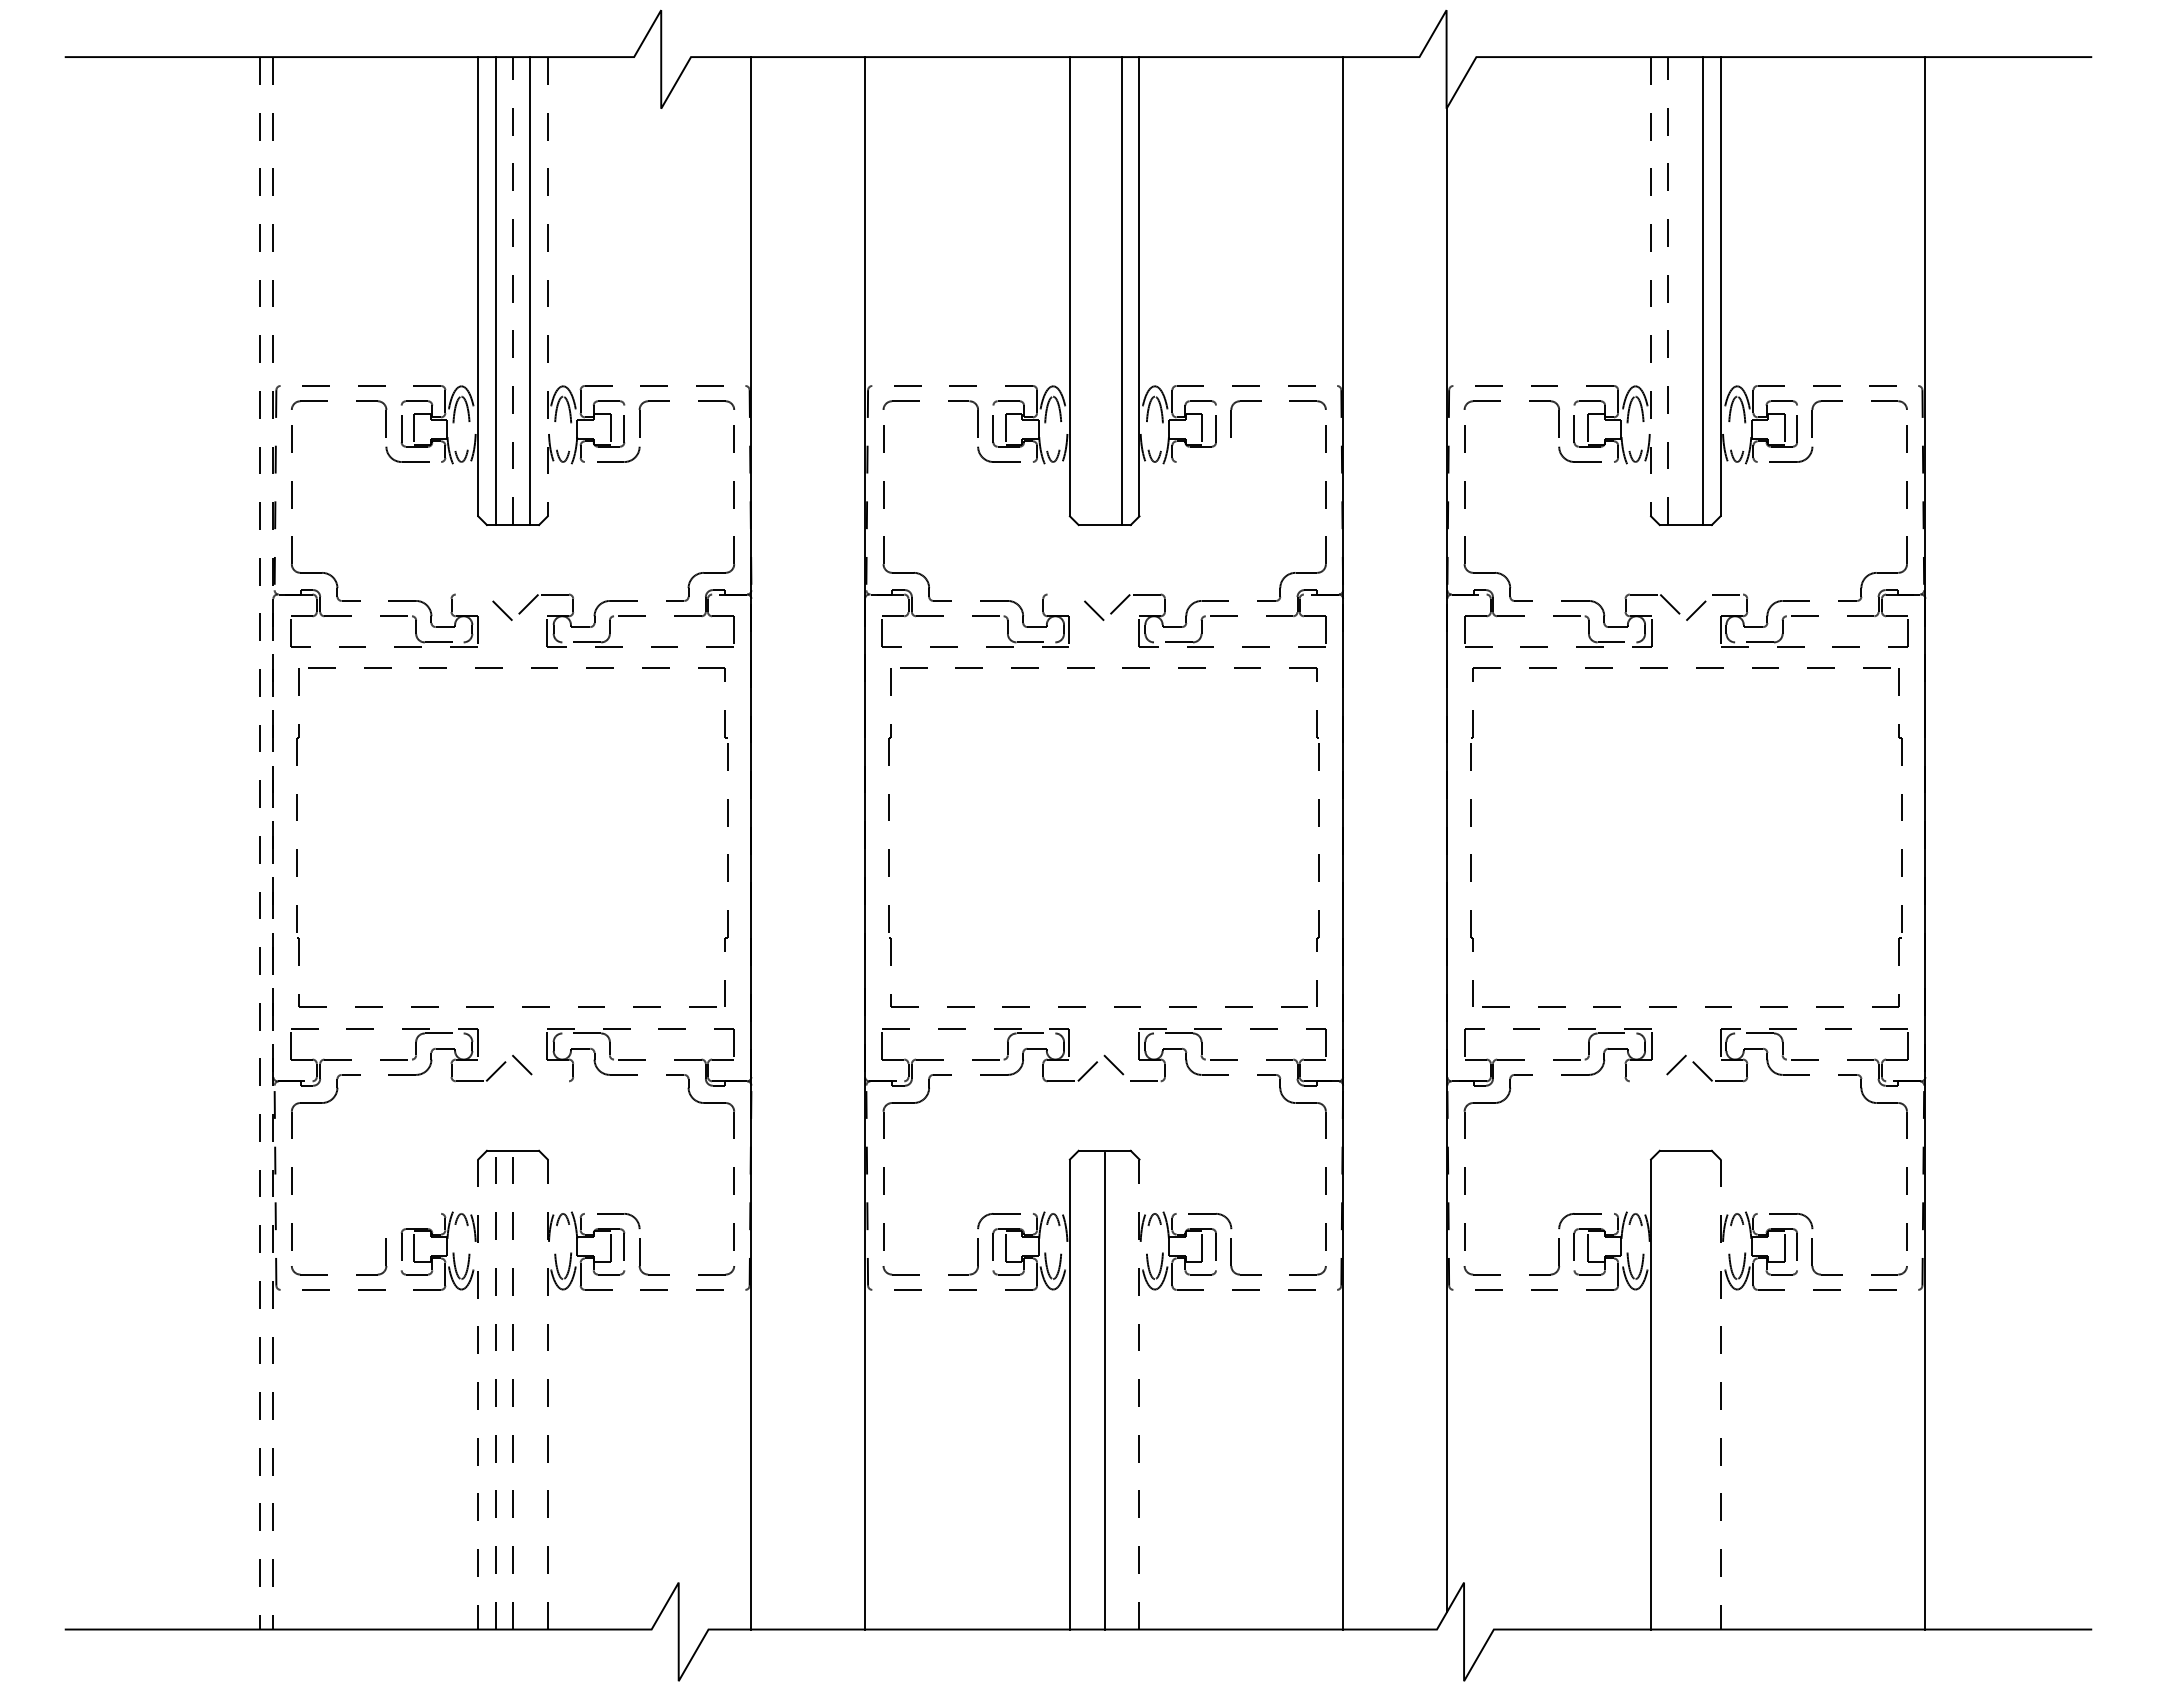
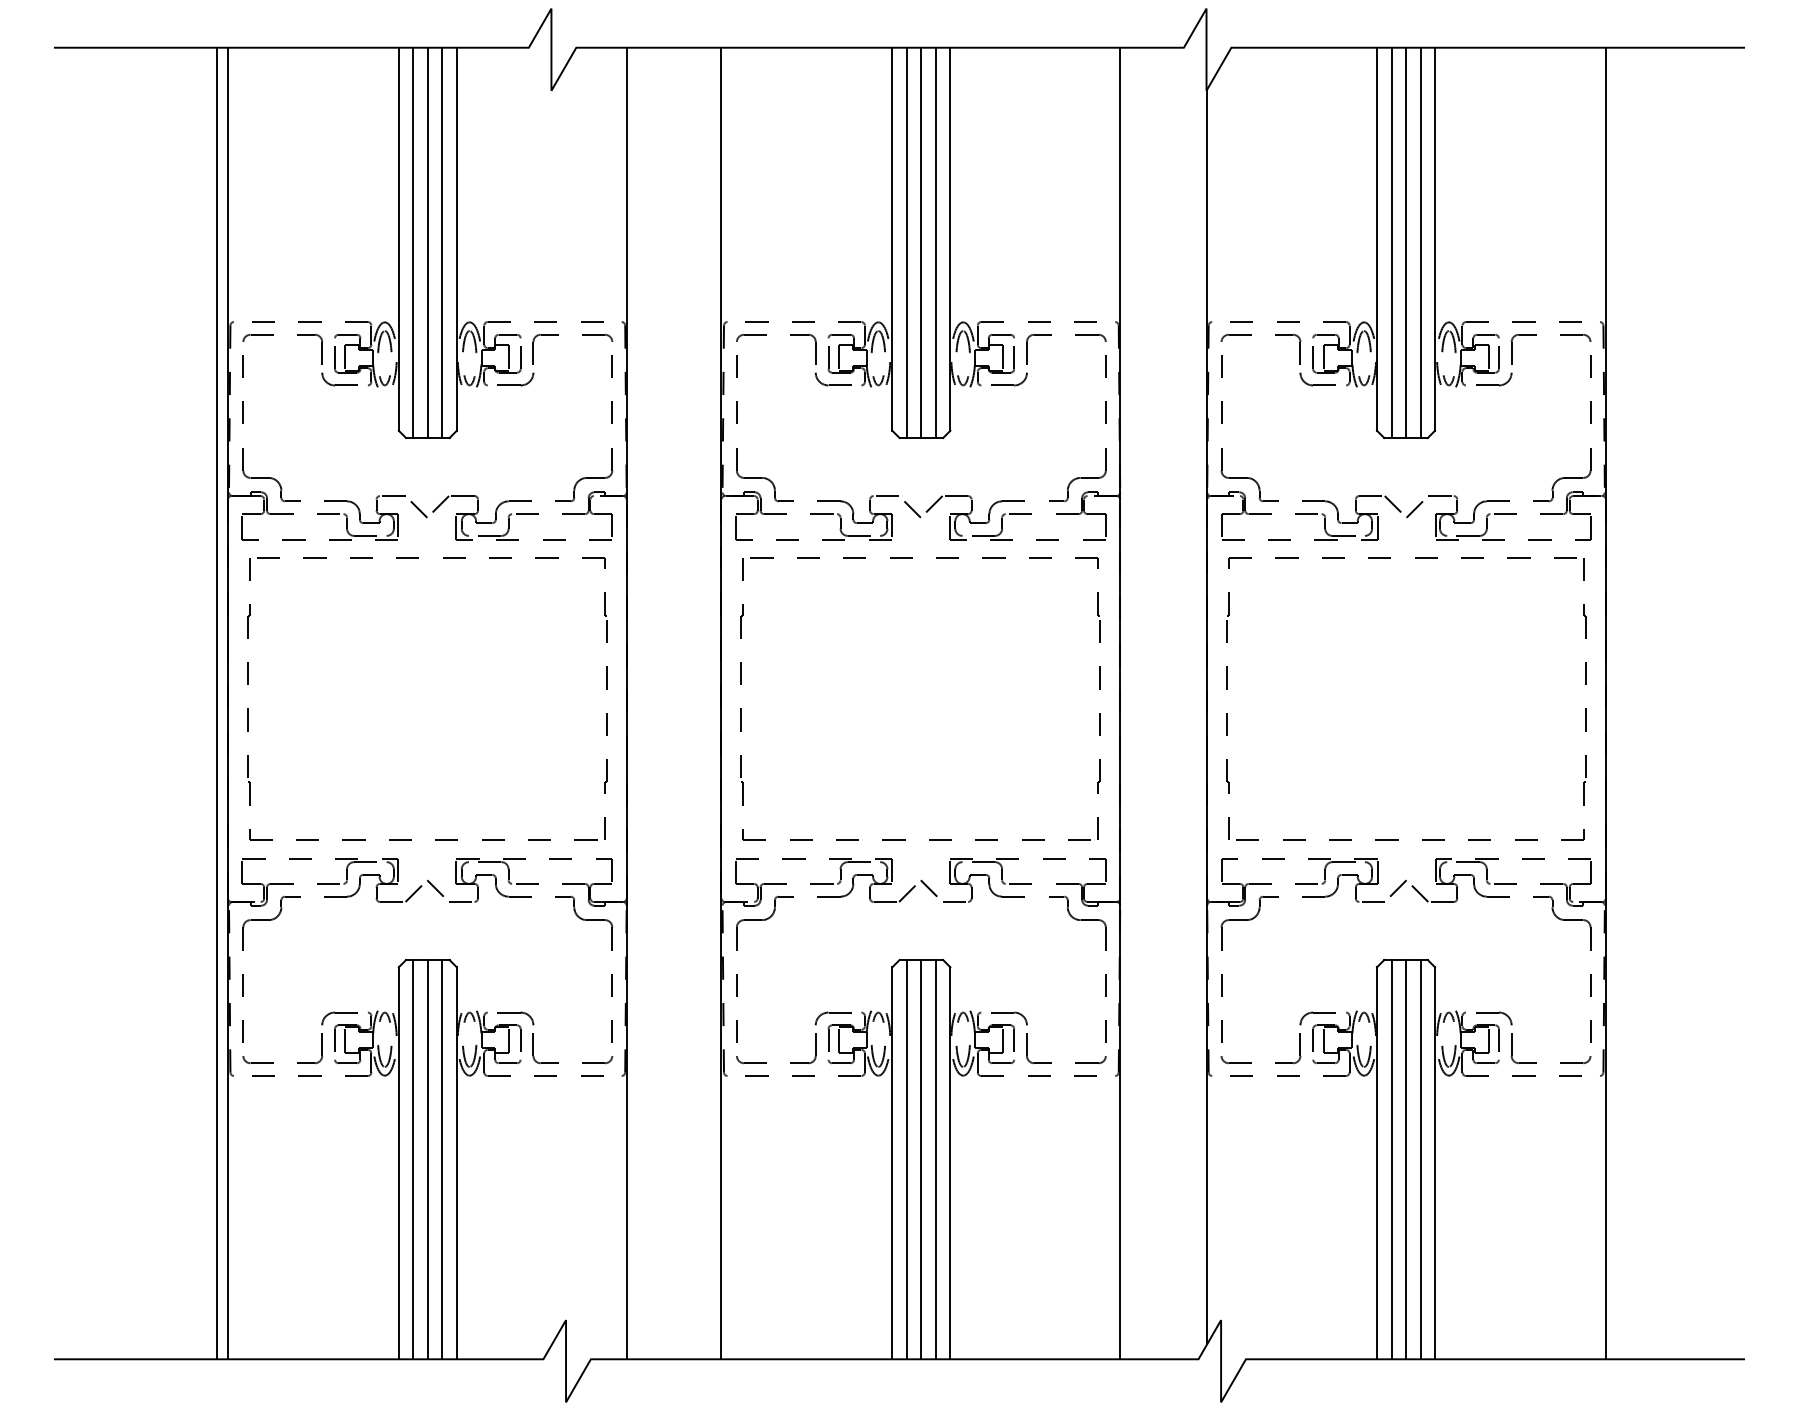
line: (547, 287) -> (456, 239), dashed -> solid
line: (1651, 287) -> (1377, 239), dashed -> solid
line: (512, 290) -> (427, 242), dashed -> solid
line: (1086, 290) -> (906, 242), added
line: (1104, 290) -> (921, 242), added
line: (1668, 290) -> (1391, 242), dashed -> solid
line: (1686, 290) -> (1406, 242), added
part: (1210, 454) -> (1009, 379), added
line: (470, 595) -> (392, 496), added
line: (1062, 595) -> (886, 496), added
line: (259, 843) -> (216, 703), dashed -> solid
line: (272, 843) -> (227, 703), dashed -> solid
line: (553, 1081) -> (461, 902), added
line: (1644, 1081) -> (1371, 902), added
part: (407, 1220) -> (339, 1018), added
line: (495, 1389) -> (413, 1159), dashed -> solid
line: (512, 1389) -> (427, 1159), dashed -> solid
line: (530, 1389) -> (442, 1159), added
line: (1668, 1389) -> (1391, 1159), added
line: (1686, 1389) -> (1406, 1159), added
line: (1703, 1389) -> (1420, 1159), added
line: (1086, 1391) -> (906, 1160), added
line: (1121, 1391) -> (935, 1160), added
line: (547, 1393) -> (456, 1162), dashed -> solid
line: (1139, 1393) -> (950, 1162), dashed -> solid
line: (477, 1394) -> (398, 1163), dashed -> solid
line: (1721, 1394) -> (1435, 1163), dashed -> solid

